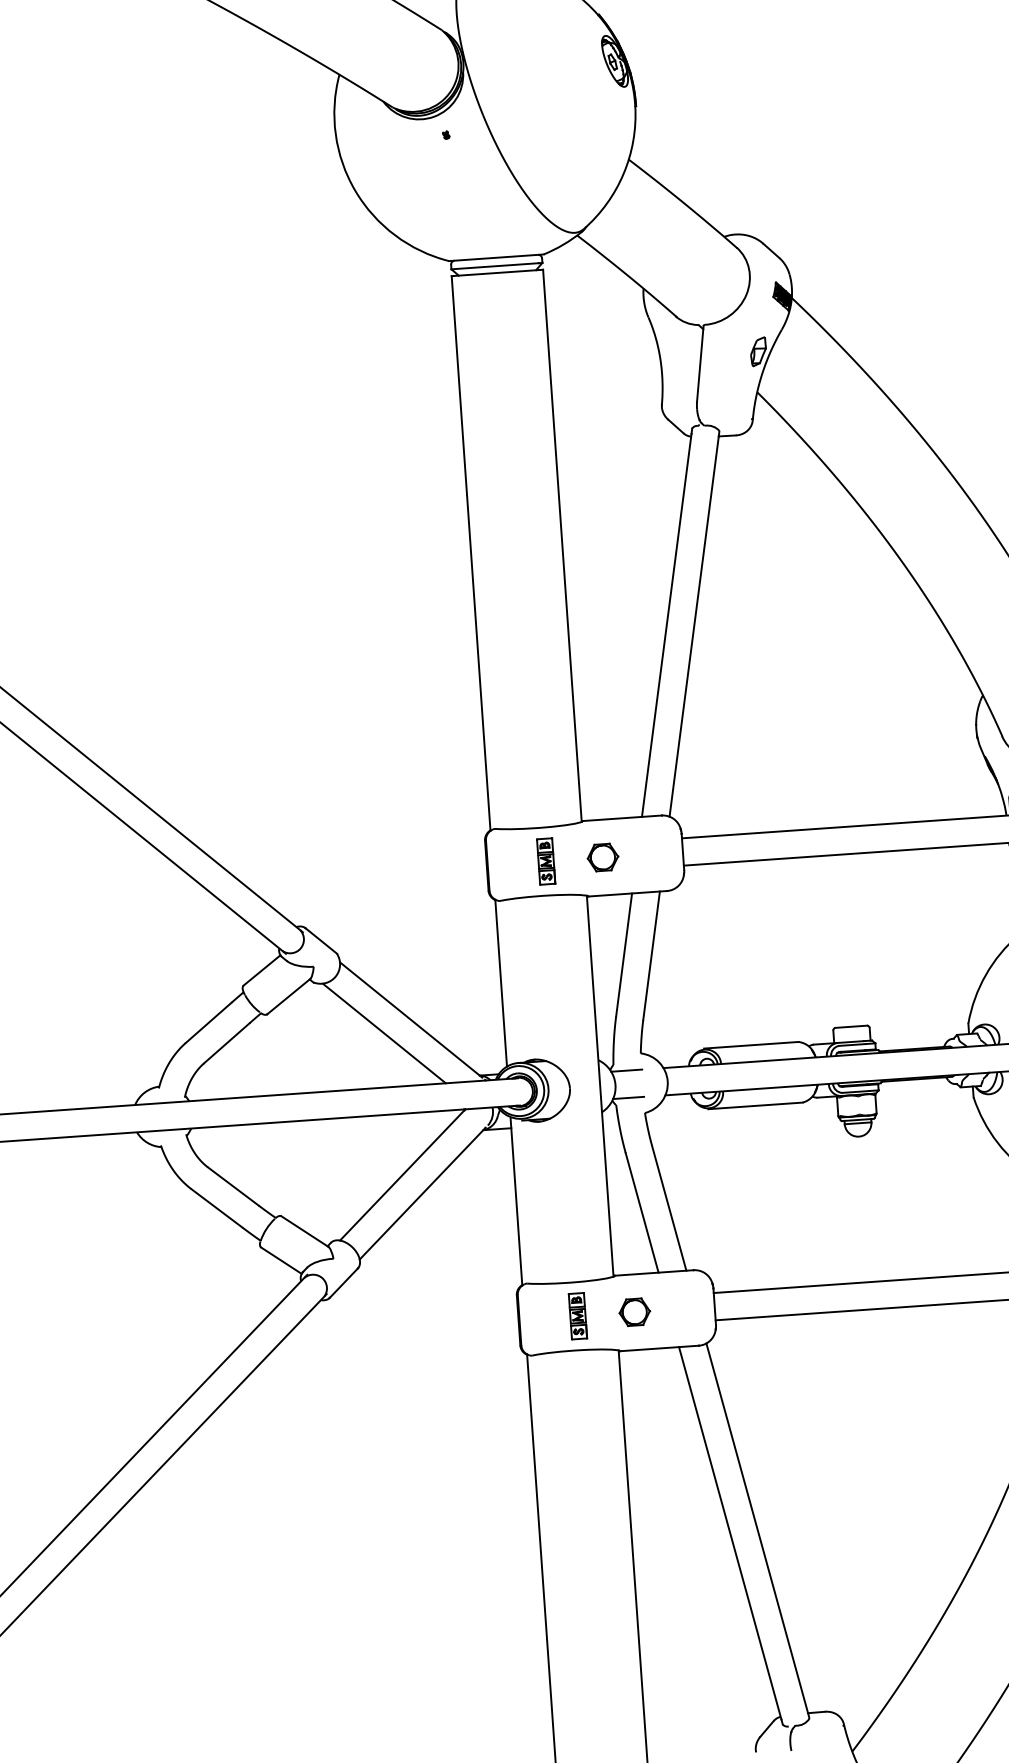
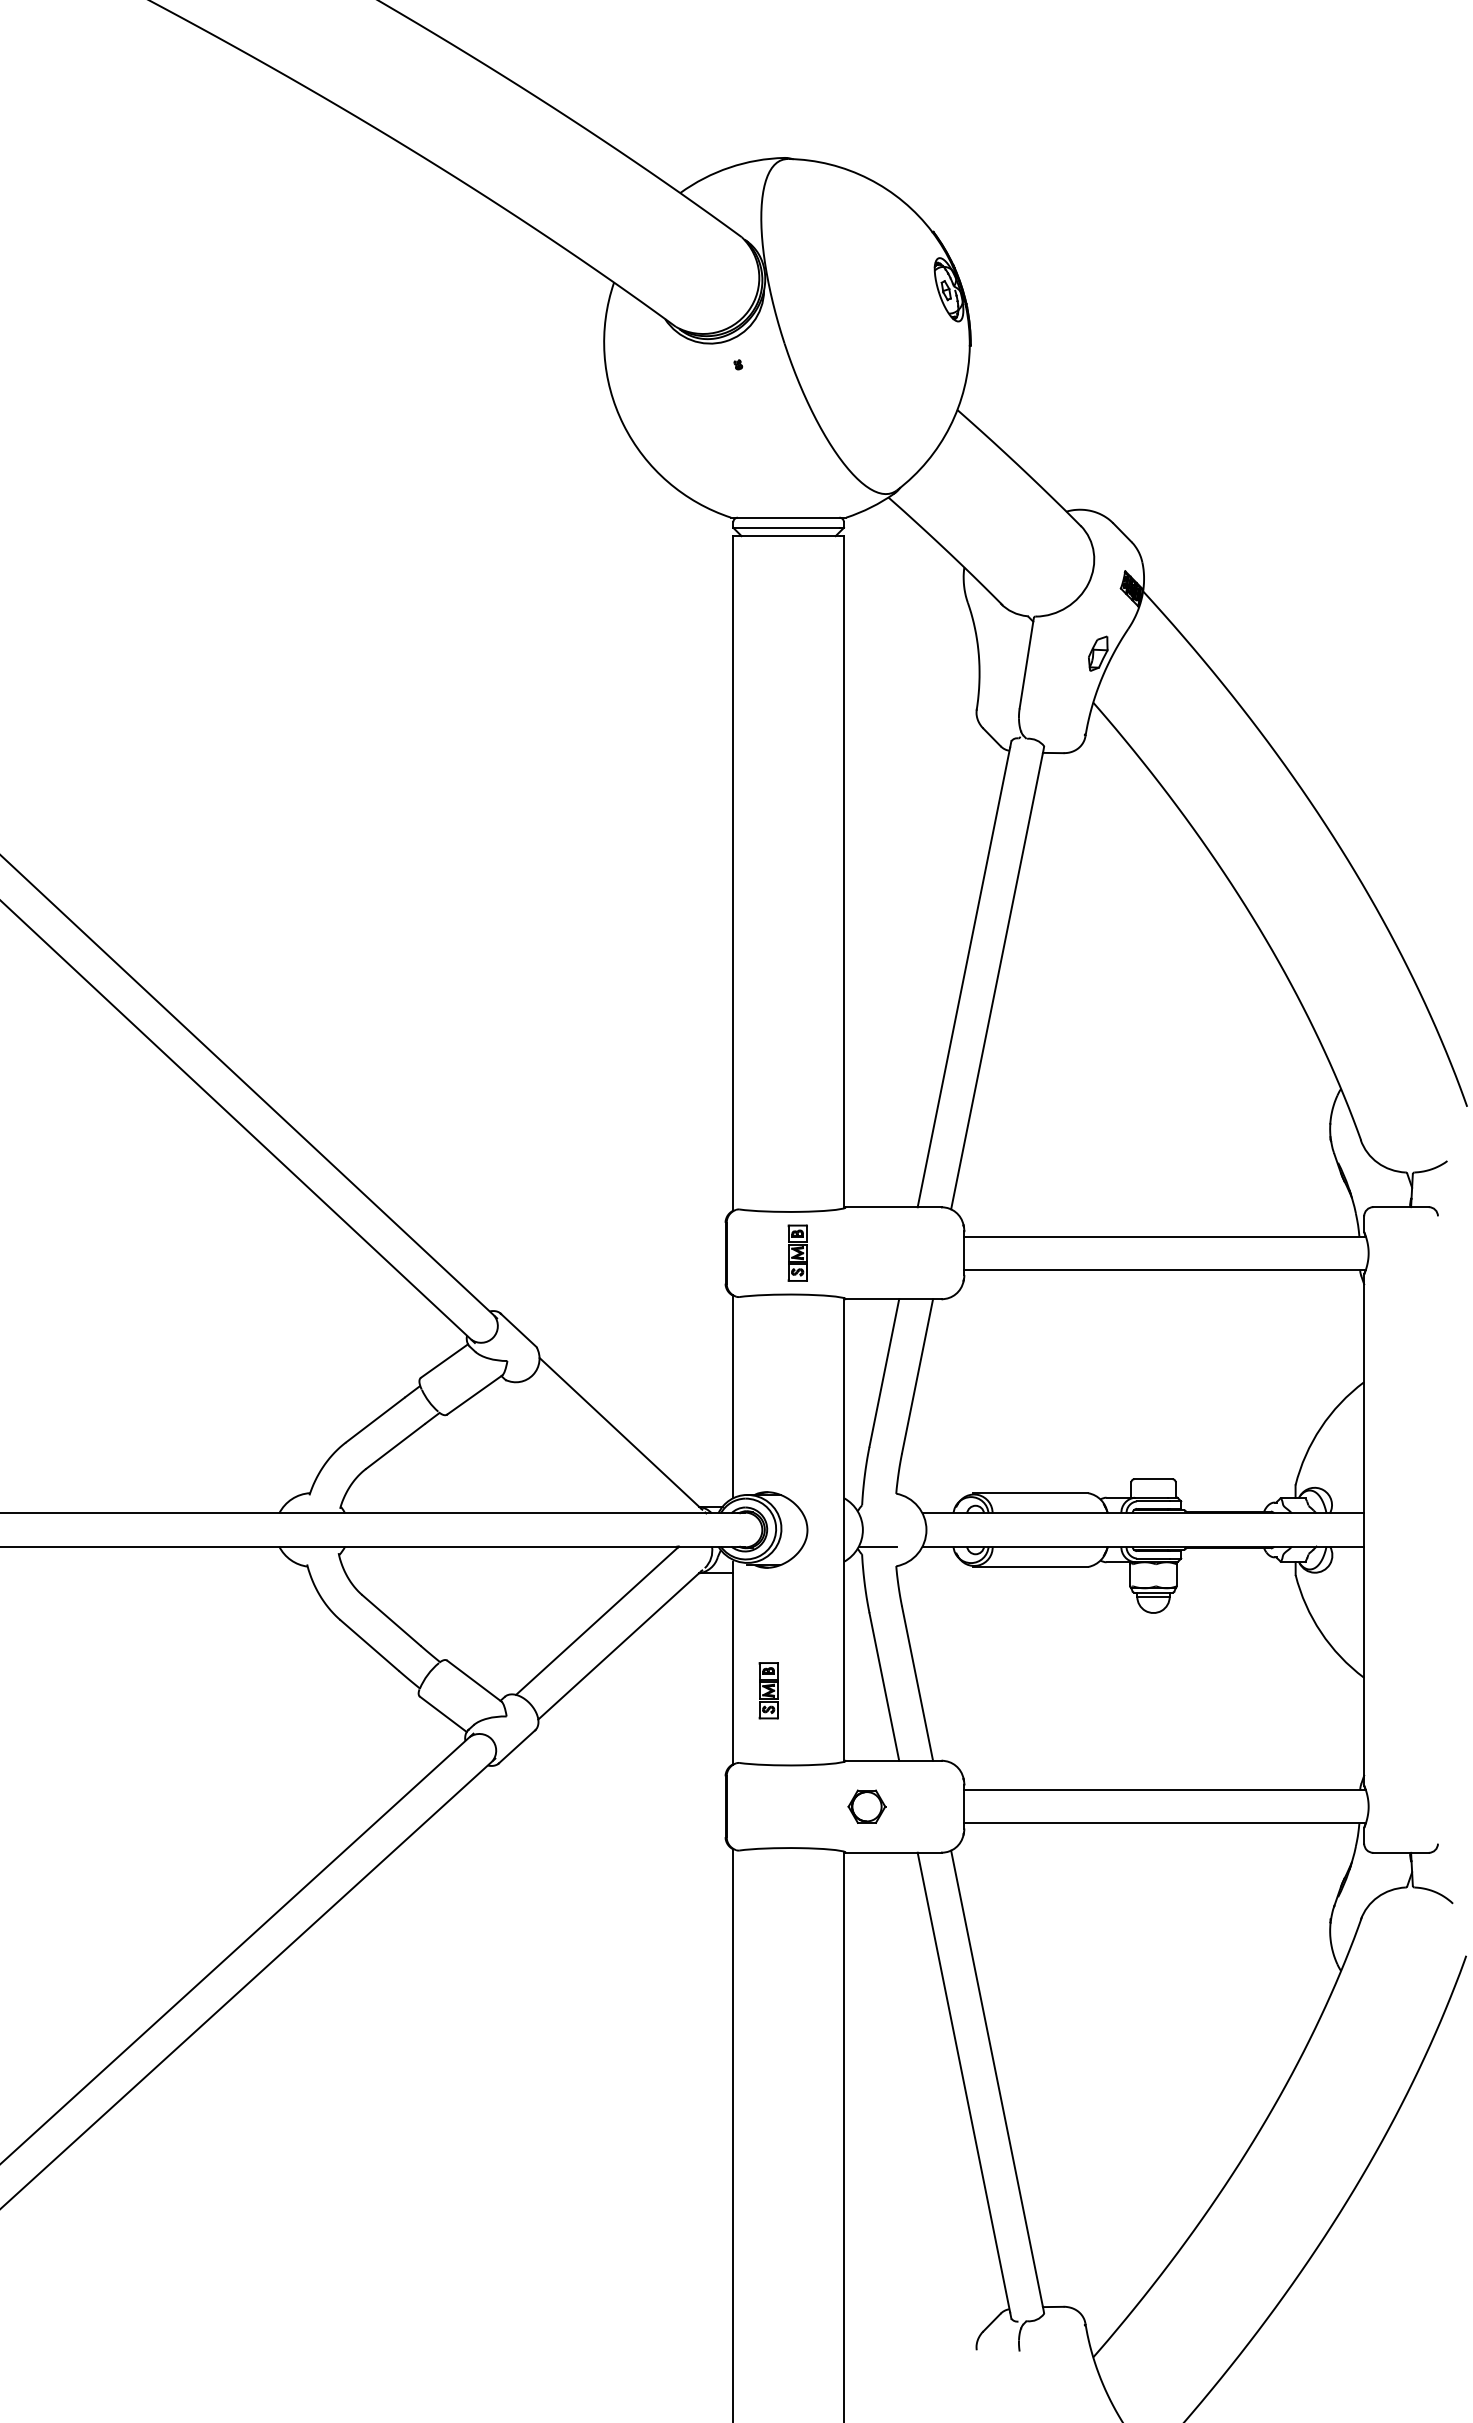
part: (602, 857) -> (866, 1253), removed
line: (384, 1033) -> (587, 1447), removed
line: (626, 1070) -> (877, 1513), removed
part: (577, 1316) -> (768, 1690), moved

